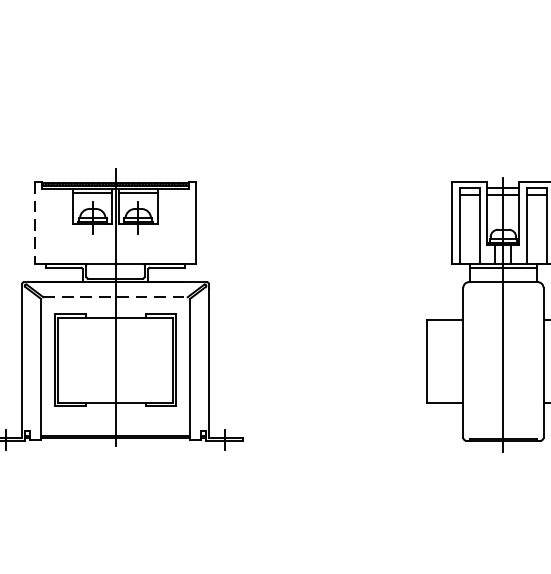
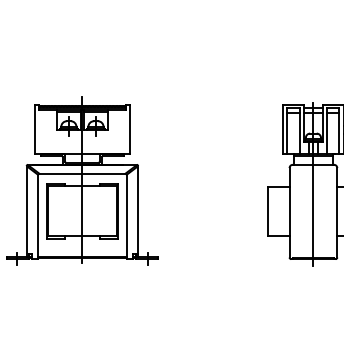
line: (35, 224) -> (34, 130), dashed -> solid
line: (115, 296) -> (82, 173), dashed -> solid

